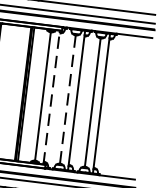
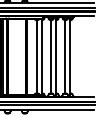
line: (51, 96) -> (41, 56), dashed -> solid
line: (68, 99) -> (51, 56), dashed -> solid

